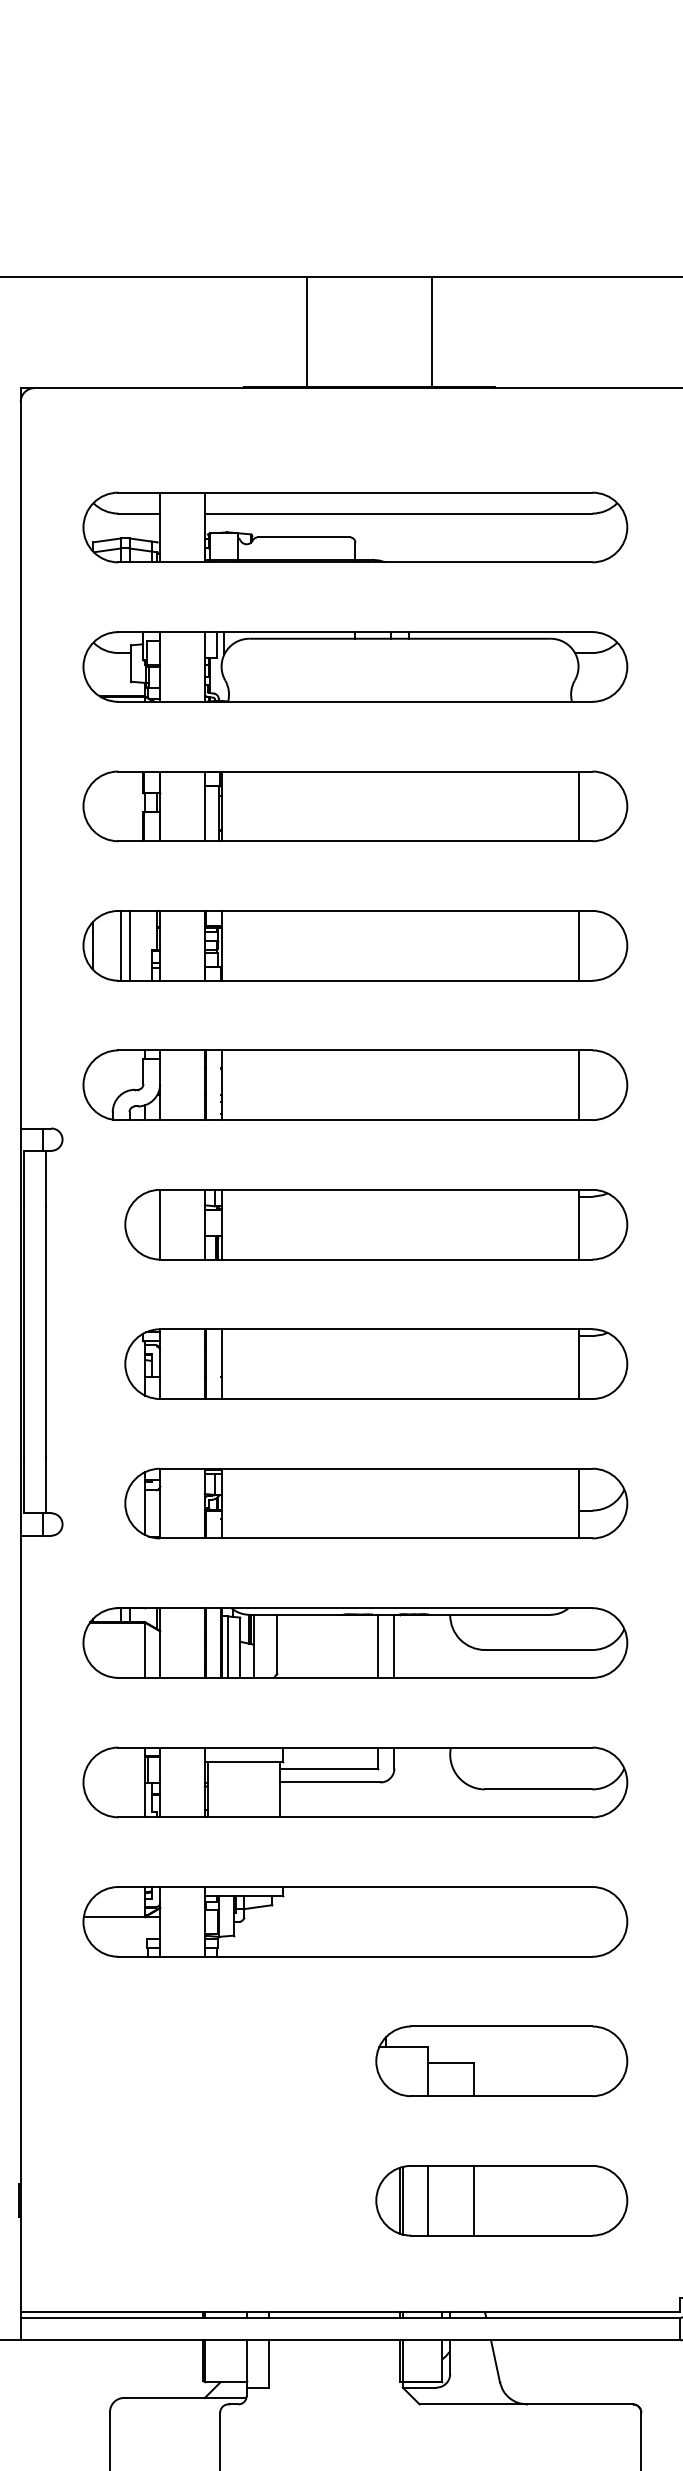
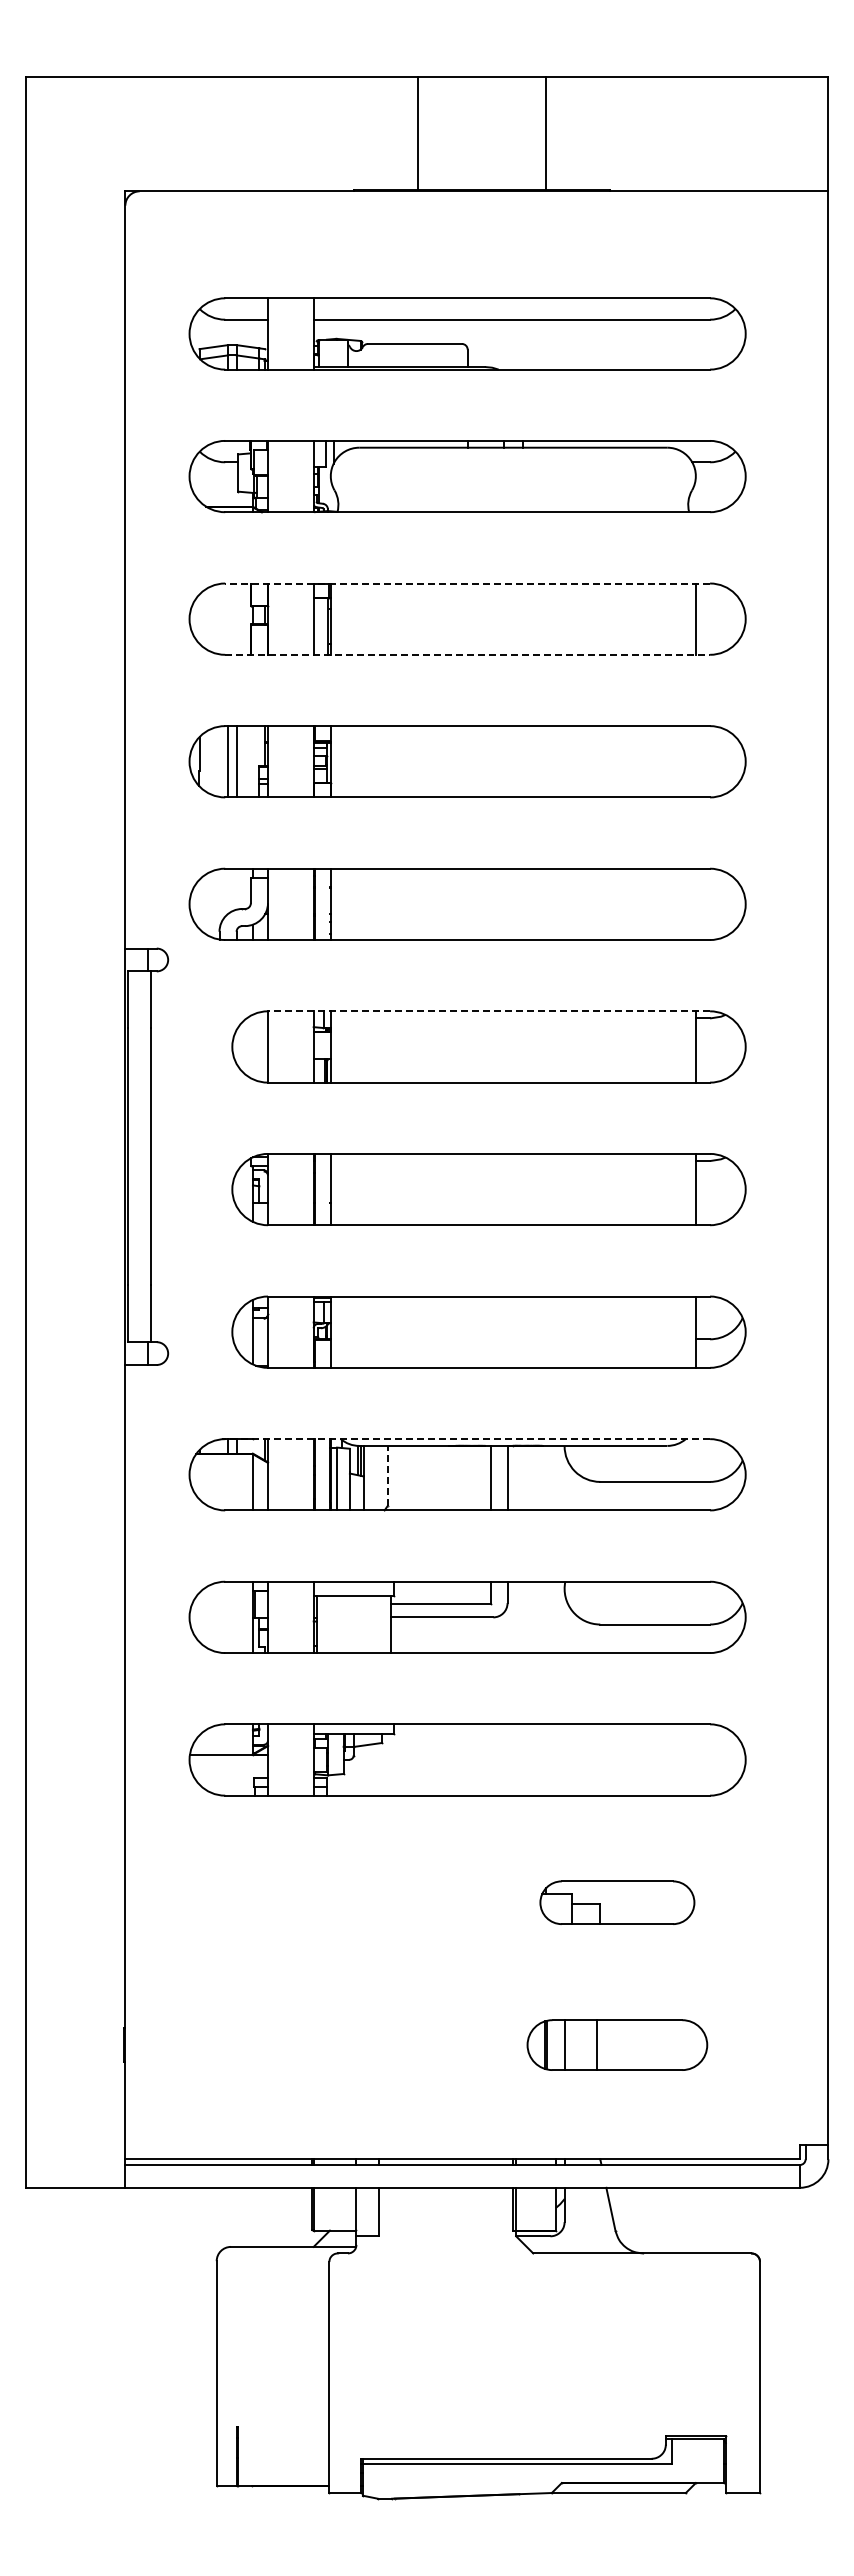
line: (355, 771) -> (467, 583), solid -> dashed
line: (356, 840) -> (468, 654), solid -> dashed
line: (578, 945) -> (695, 761), removed
line: (578, 1085) -> (695, 904), removed
line: (375, 1190) -> (488, 1011), solid -> dashed
line: (355, 1608) -> (467, 1439), solid -> dashed
line: (277, 1643) -> (387, 1475), solid -> dashed
part: (501, 2061) -> (617, 1902), size x0.6
part: (501, 2200) -> (617, 2044), size x0.7

